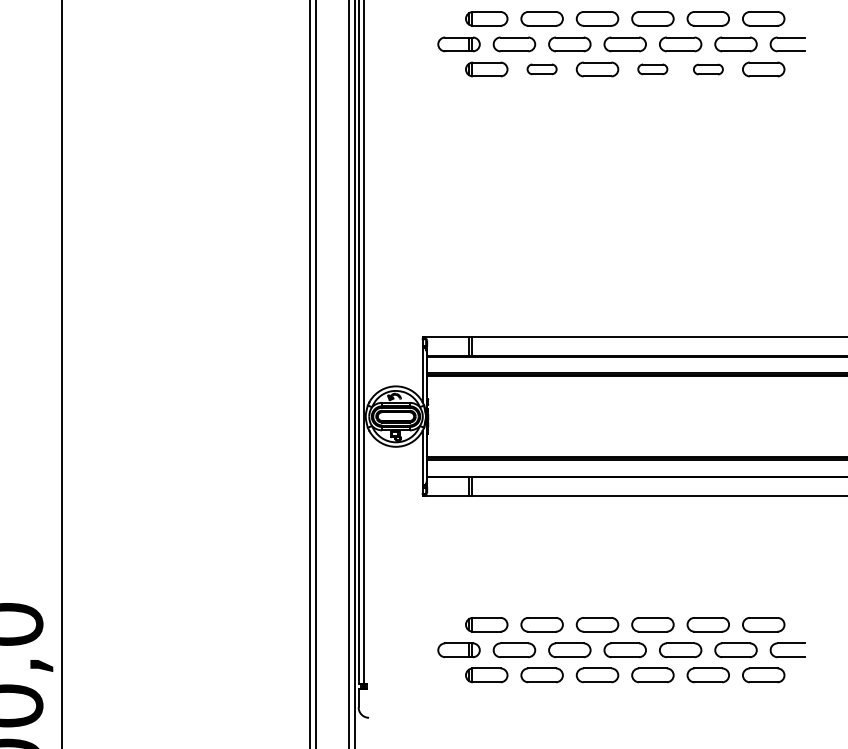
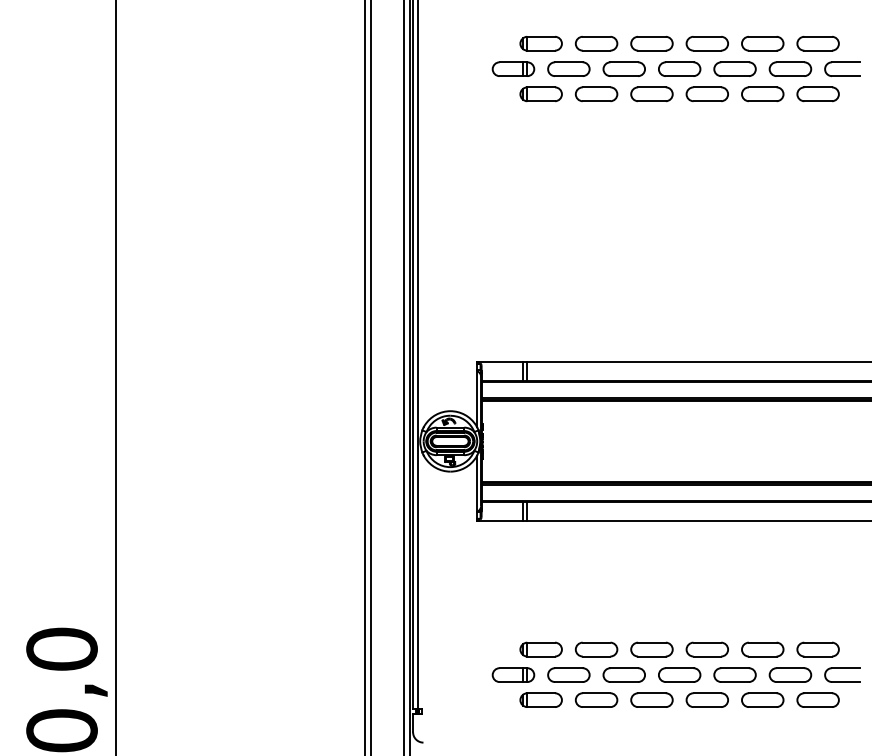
part: (542, 68) -> (596, 93), size x1.43
part: (652, 68) -> (706, 93), size x1.43
part: (708, 69) -> (762, 94), size x1.43

